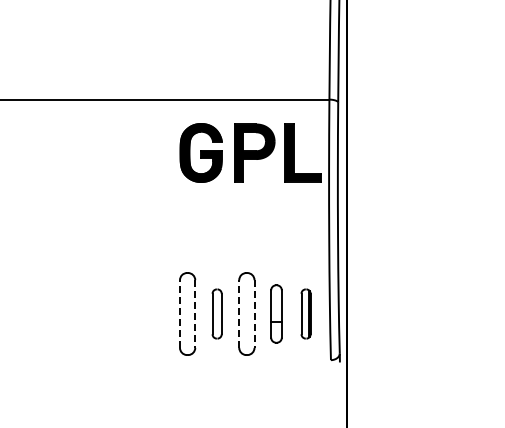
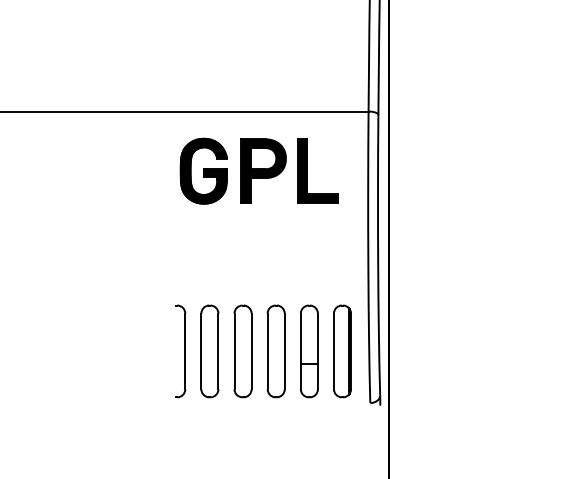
part: (250, 152) -> (259, 170), moved
part: (162, 313) -> (181, 350), added
part: (216, 313) -> (242, 350), size x1.67
part: (276, 313) -> (309, 350), size x1.43
part: (305, 313) -> (341, 350), size x1.67
line: (180, 314) -> (201, 351), dashed -> solid
line: (195, 314) -> (218, 351), dashed -> solid
line: (239, 314) -> (267, 351), dashed -> solid
line: (254, 314) -> (284, 351), dashed -> solid

